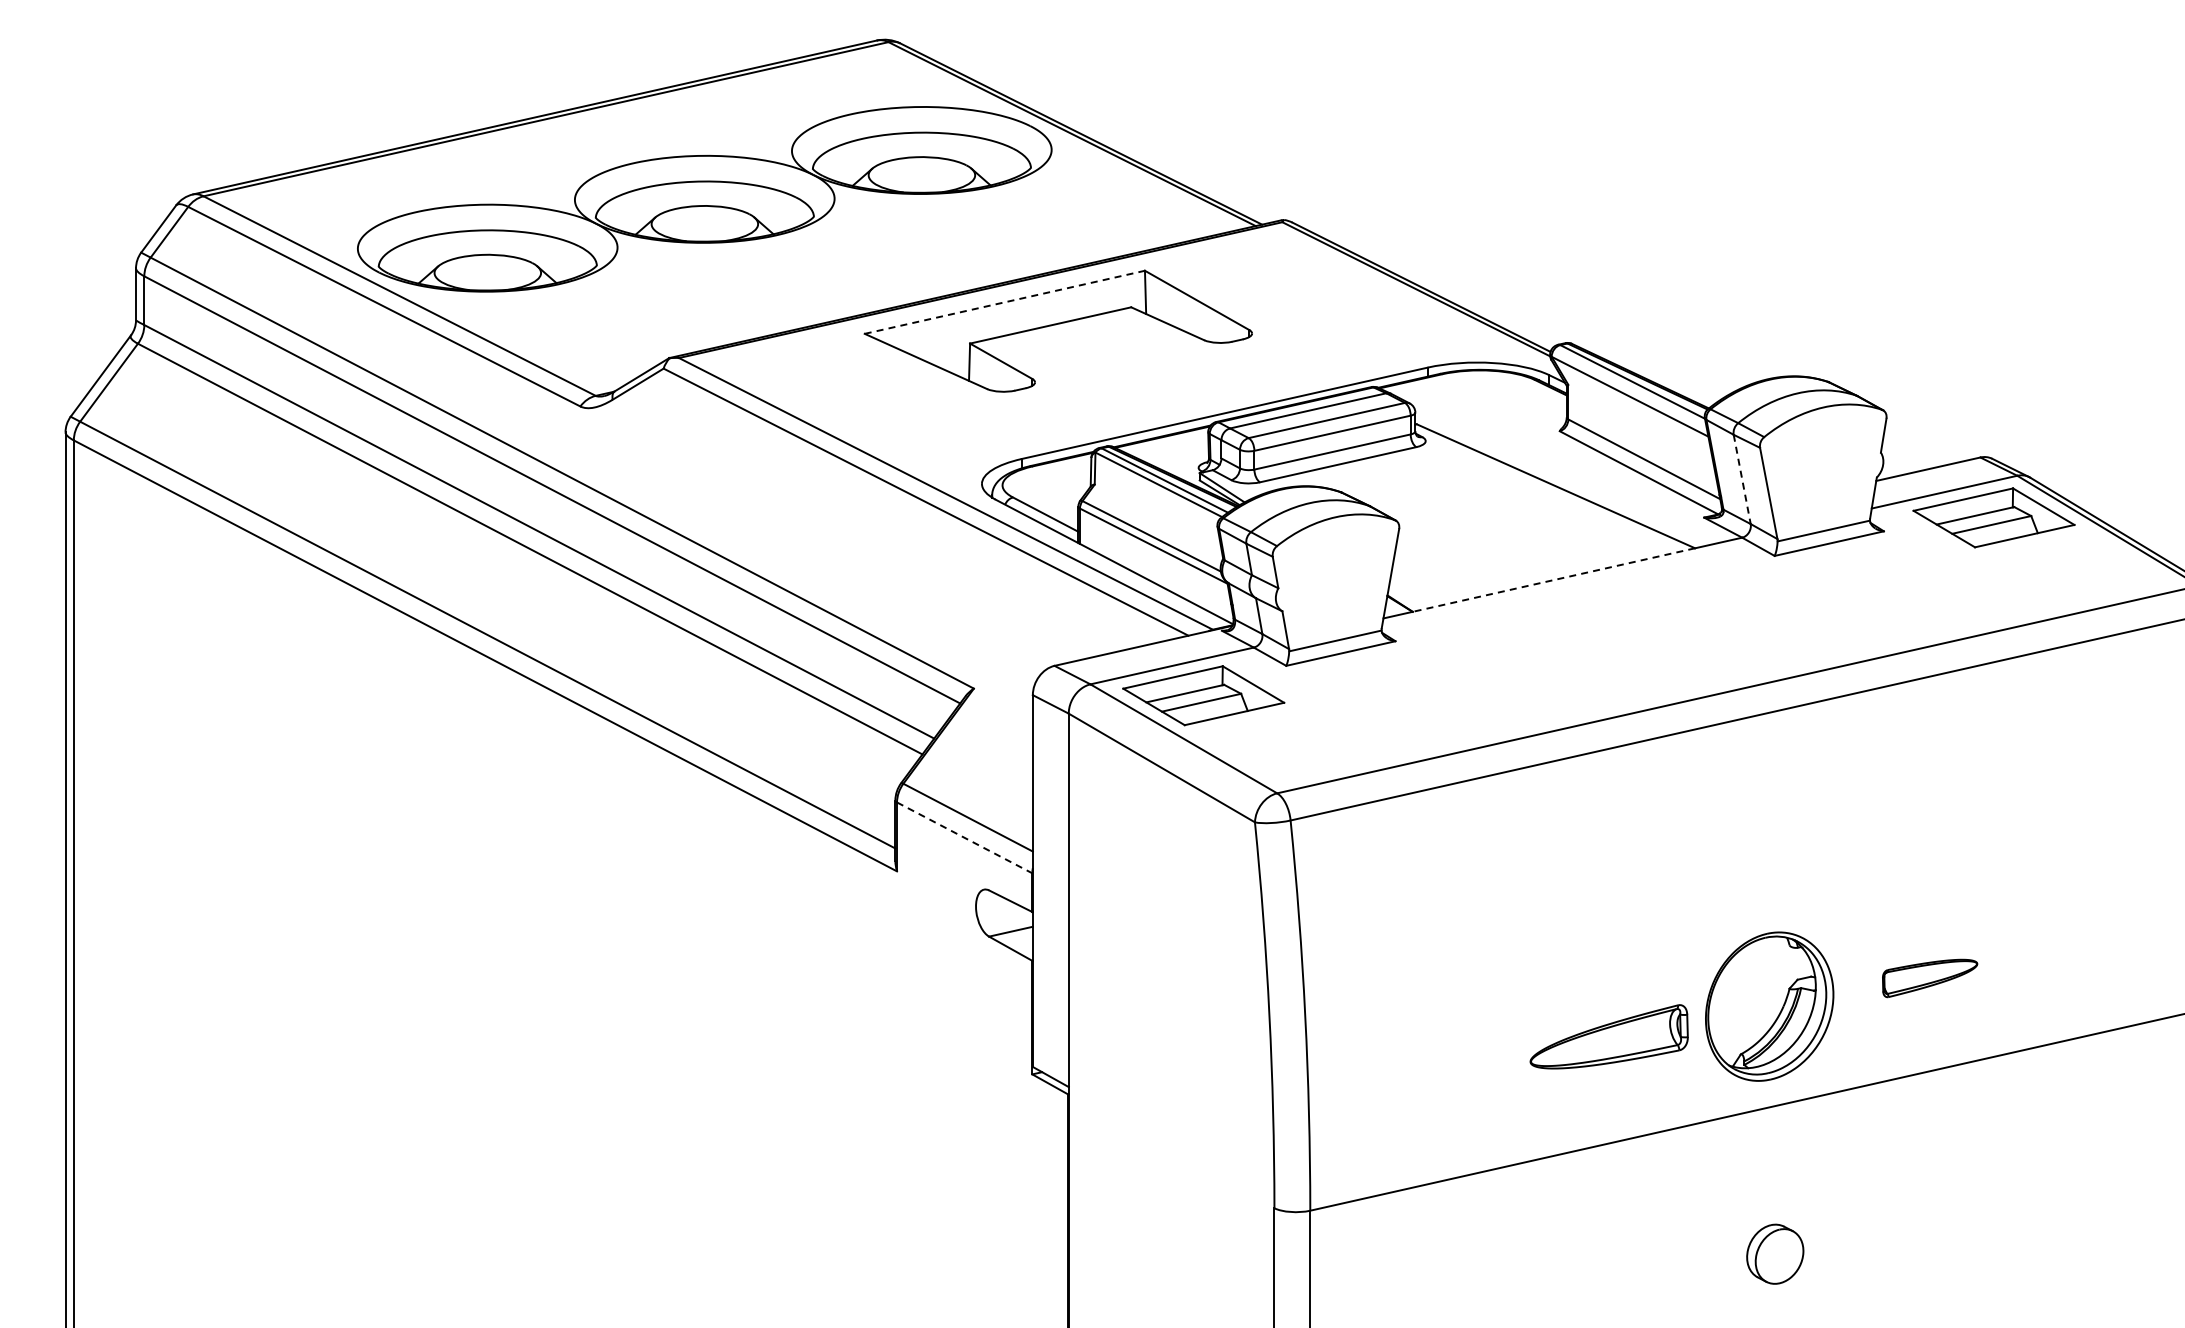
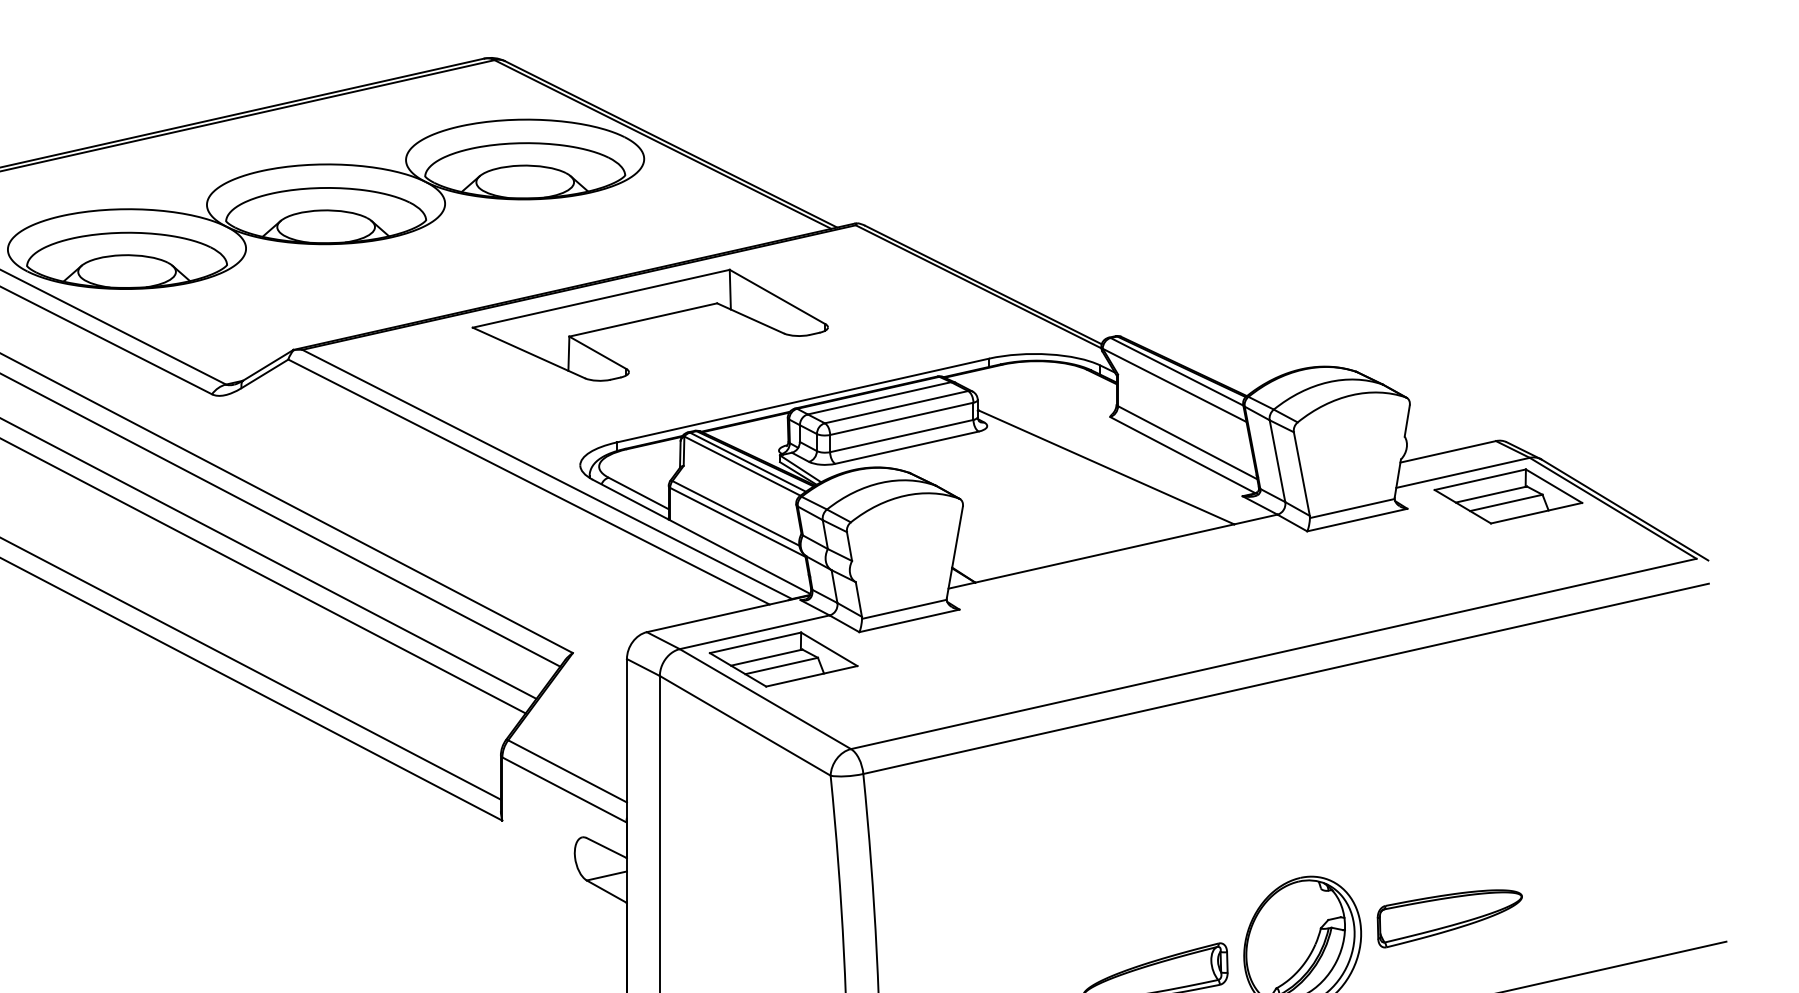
line: (1004, 302) -> (600, 298), dashed -> solid
line: (1742, 479) -> (1277, 461), dashed -> solid
line: (1553, 580) -> (1104, 553), dashed -> solid
line: (965, 838) -> (565, 790), dashed -> solid
part: (1929, 978) -> (1449, 918), size x1.67

